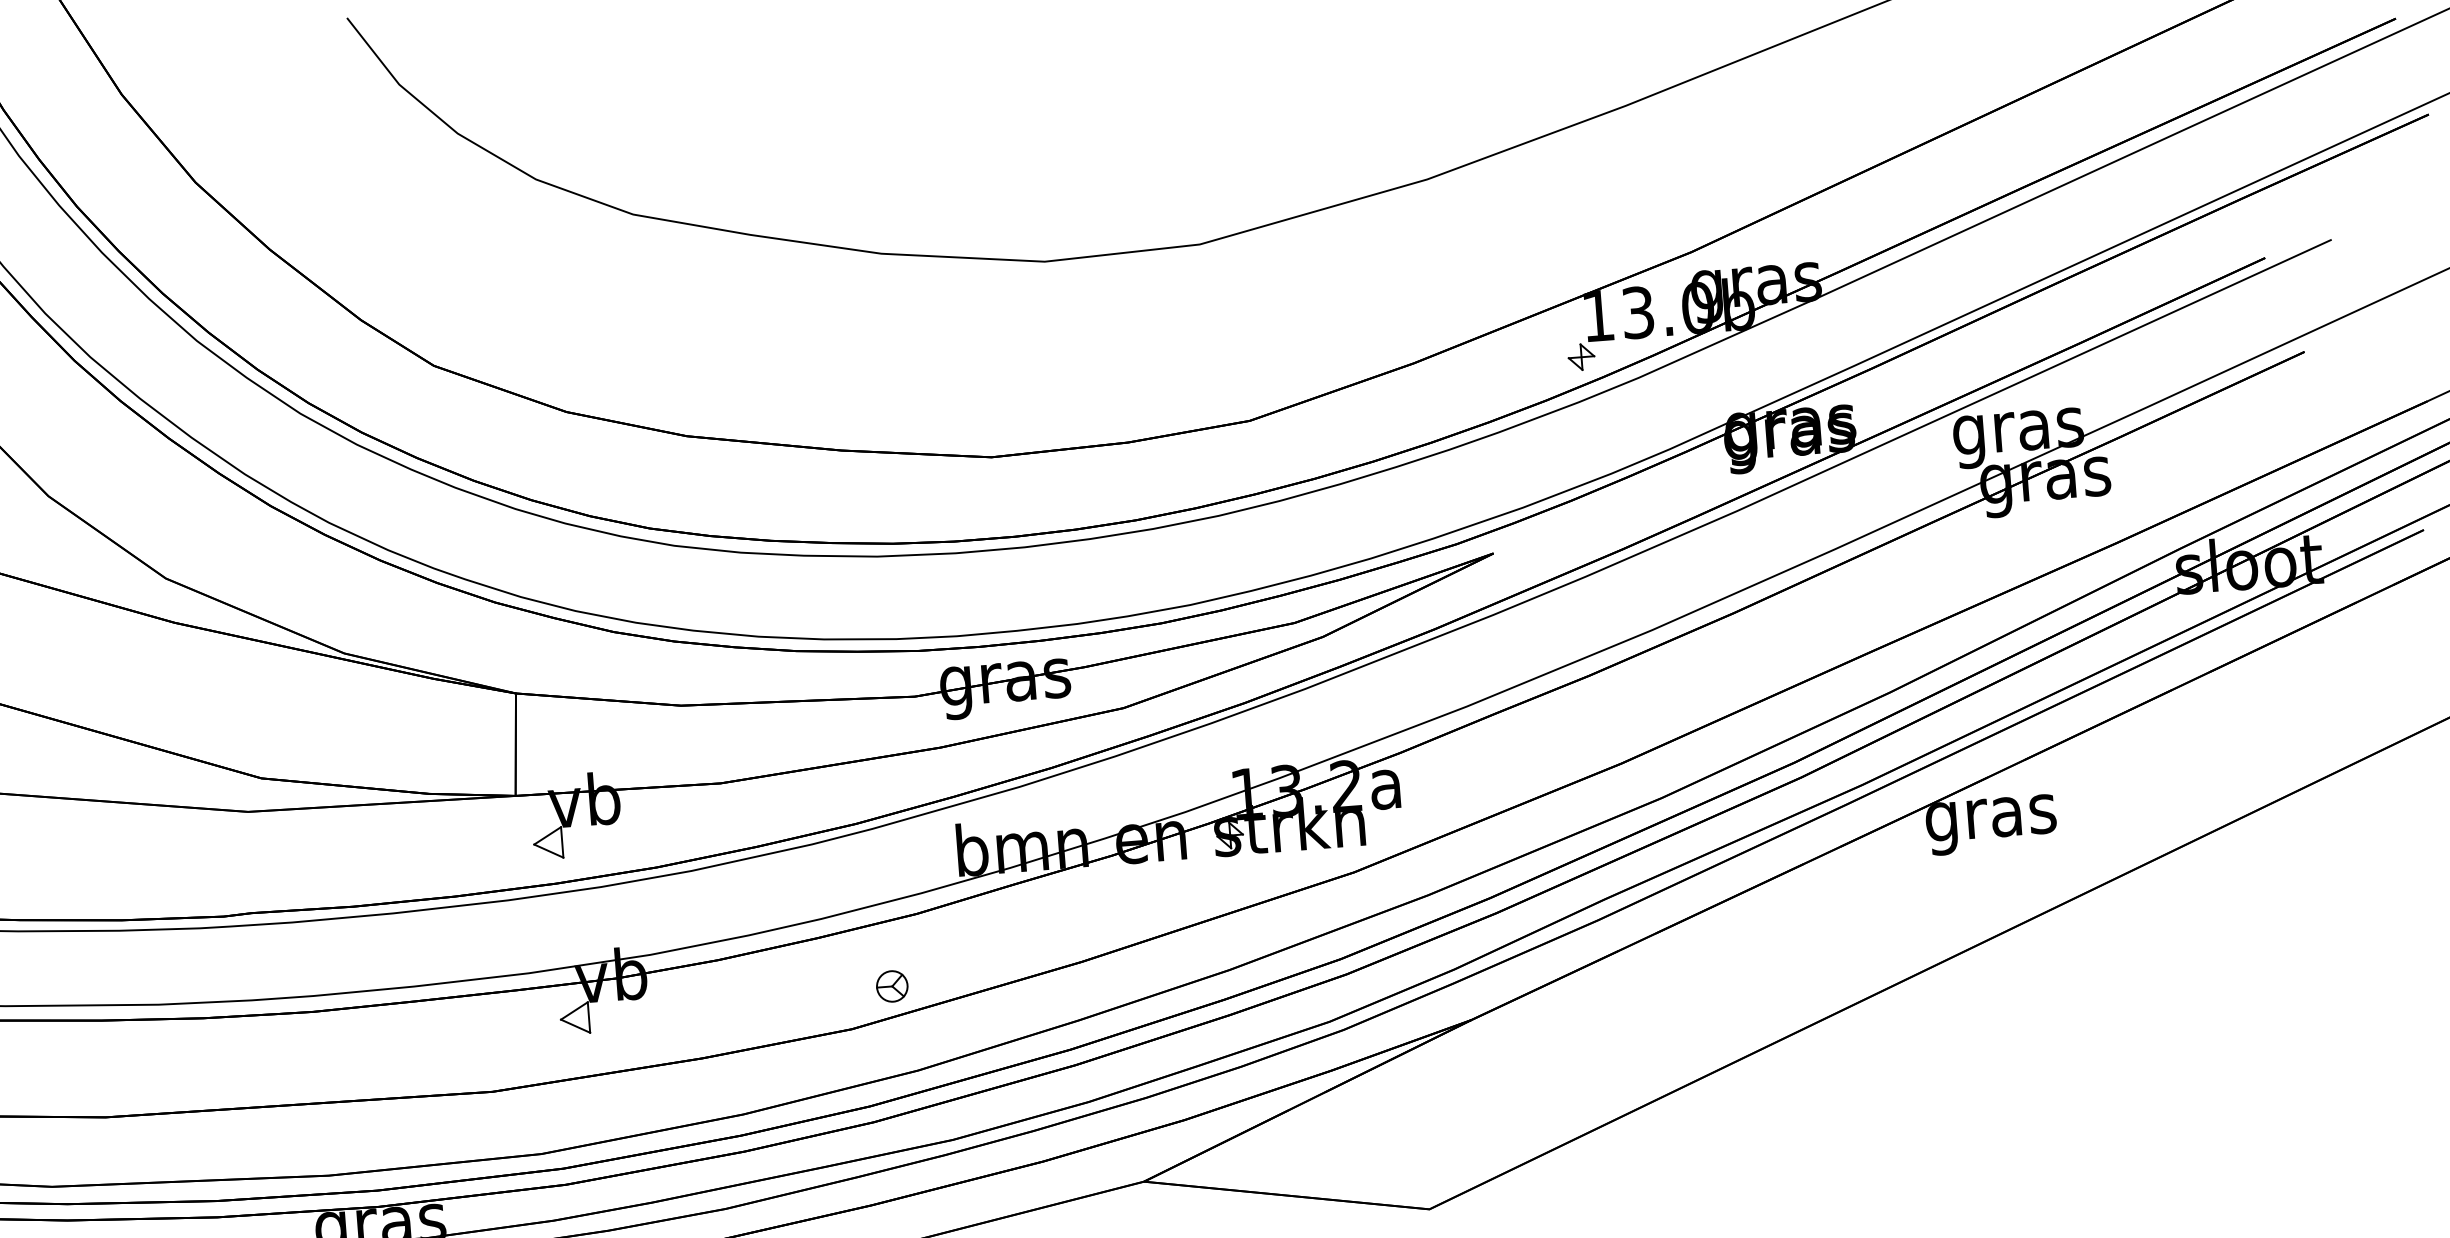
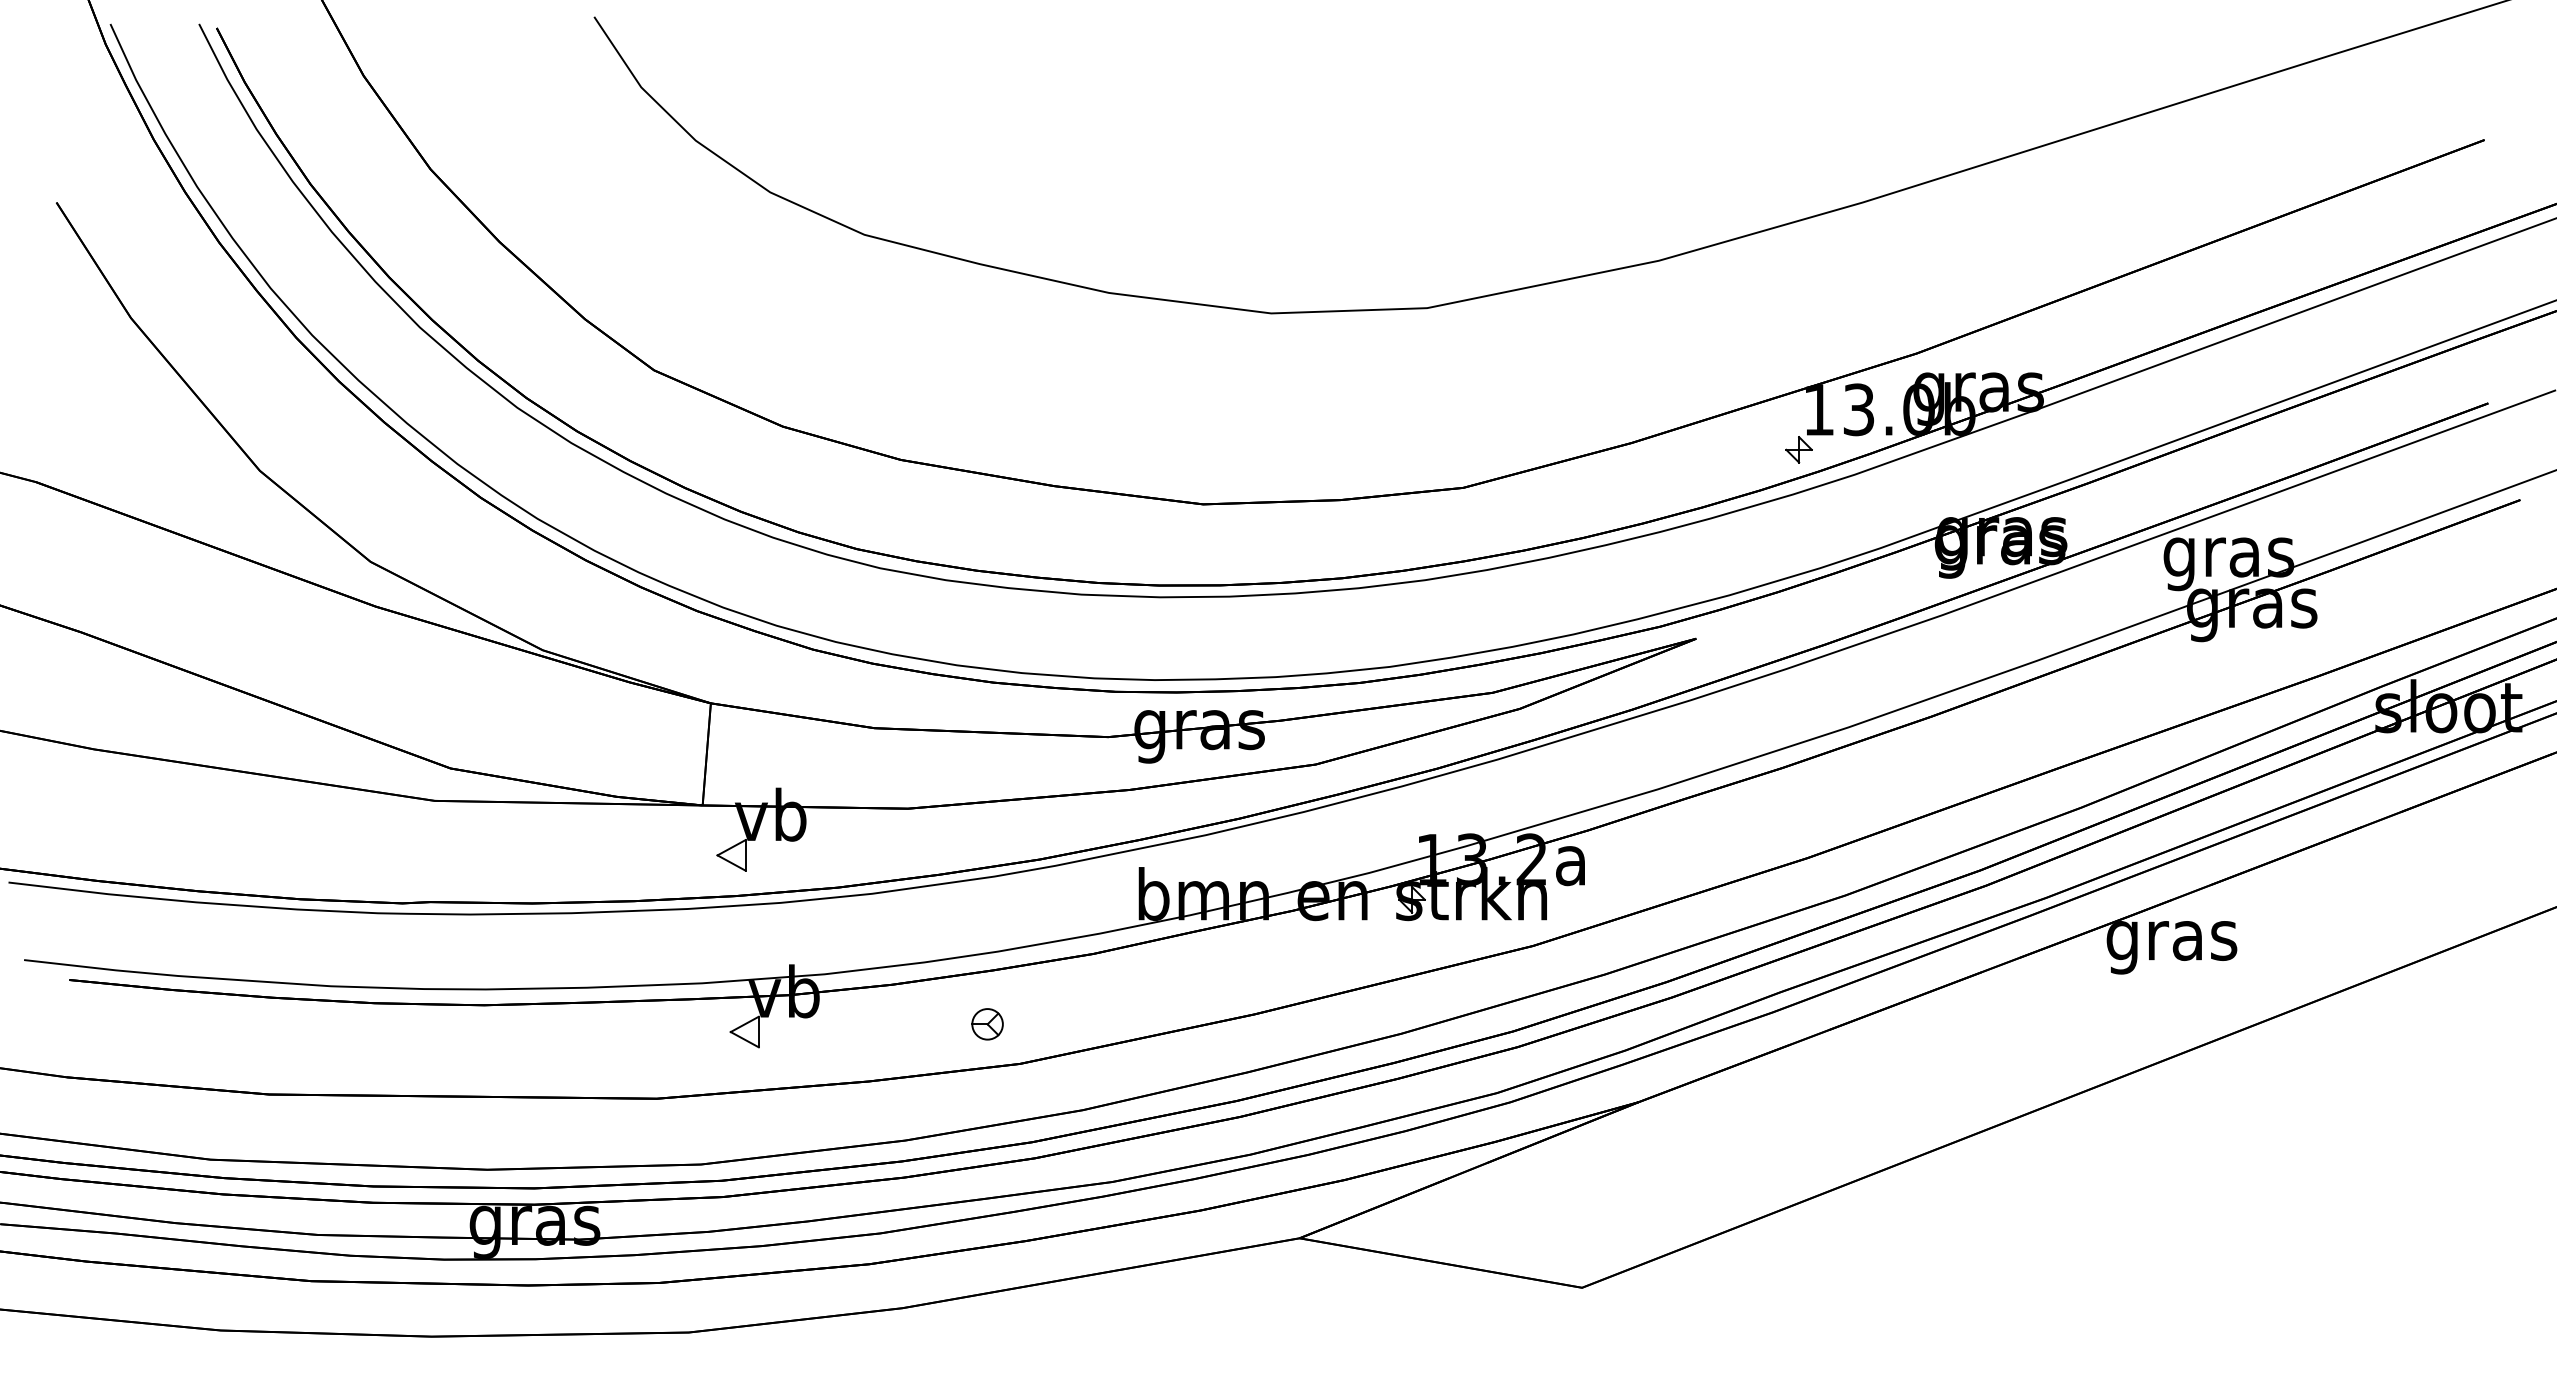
part: (892, 986) -> (987, 1024), moved

